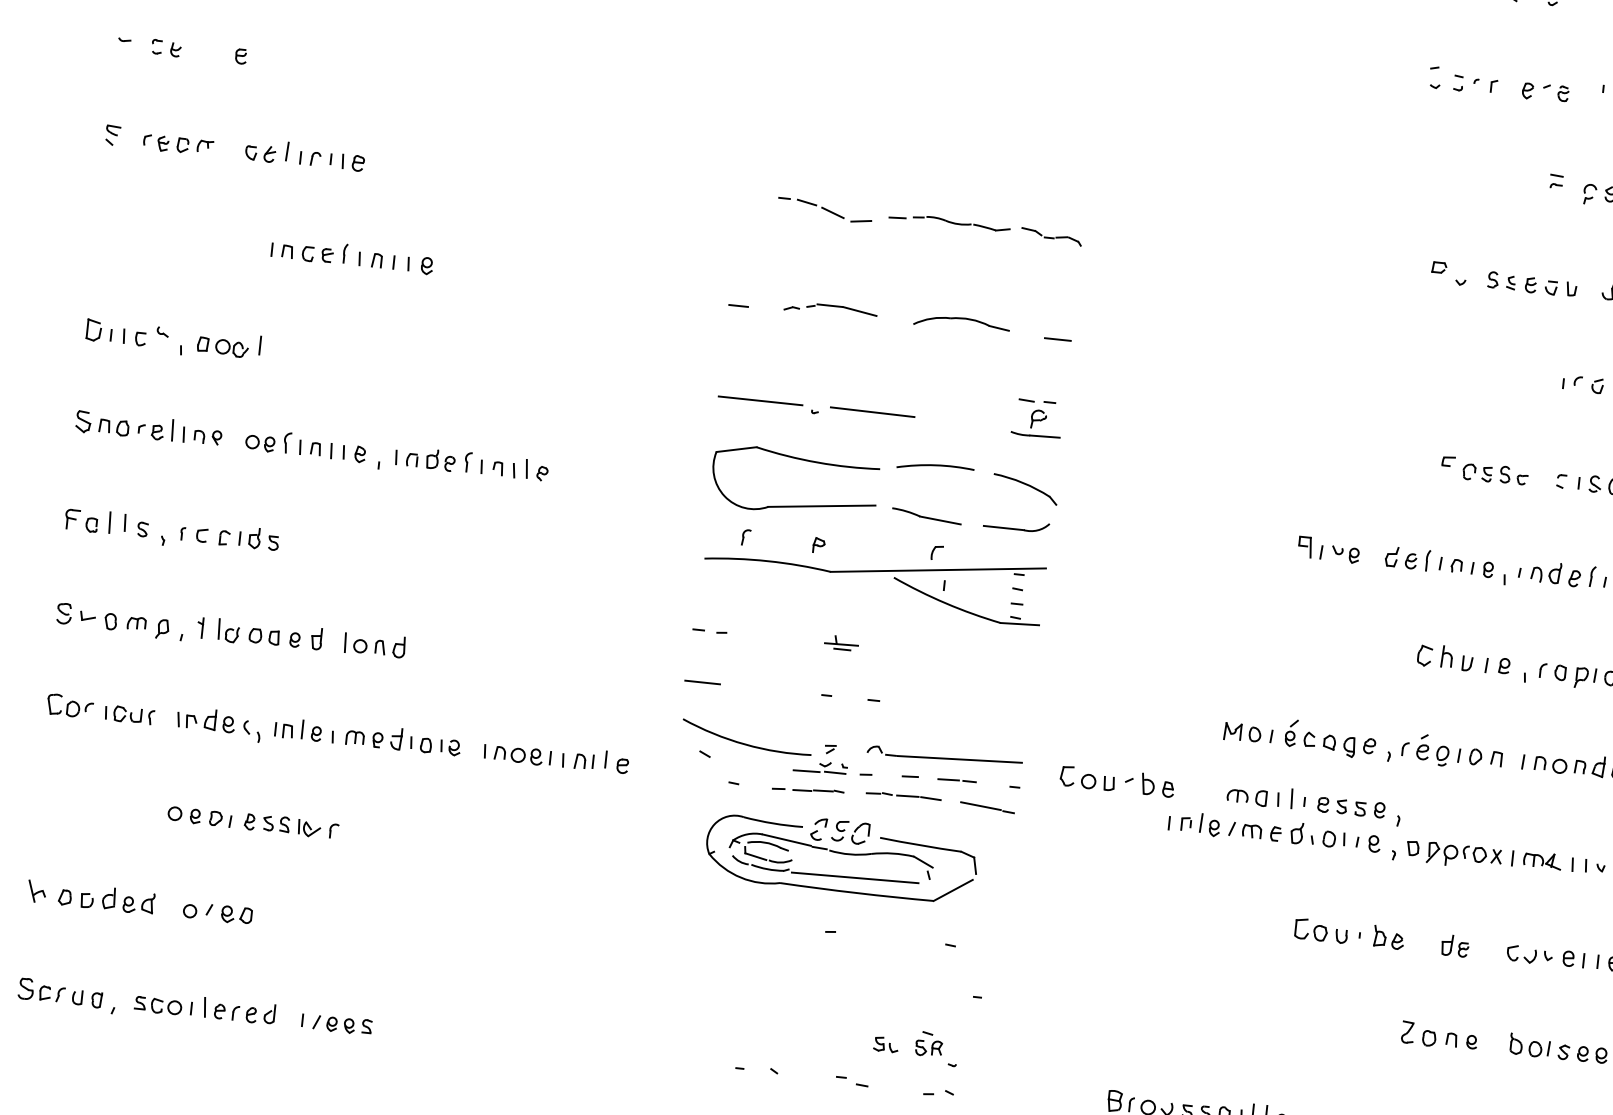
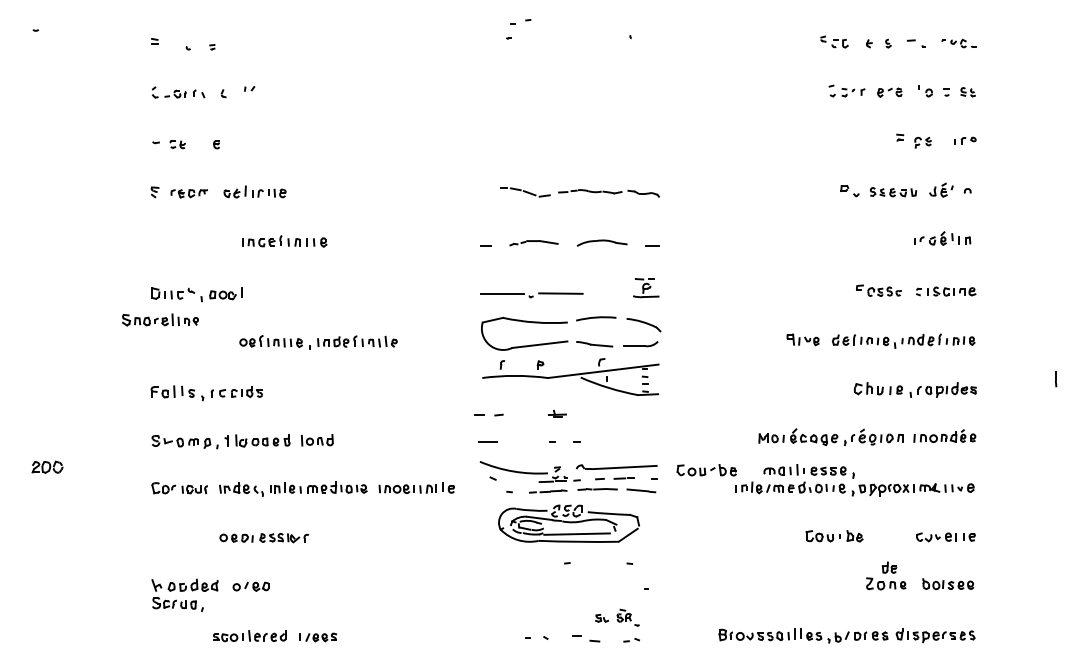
part: (149, 427) -> (160, 319), moved
part: (708, 631) -> (488, 415), size x1.6
part: (1455, 945) -> (889, 567), moved
part: (66, 995) -> (177, 604), moved
part: (851, 1082) -> (586, 639), size x1.6

